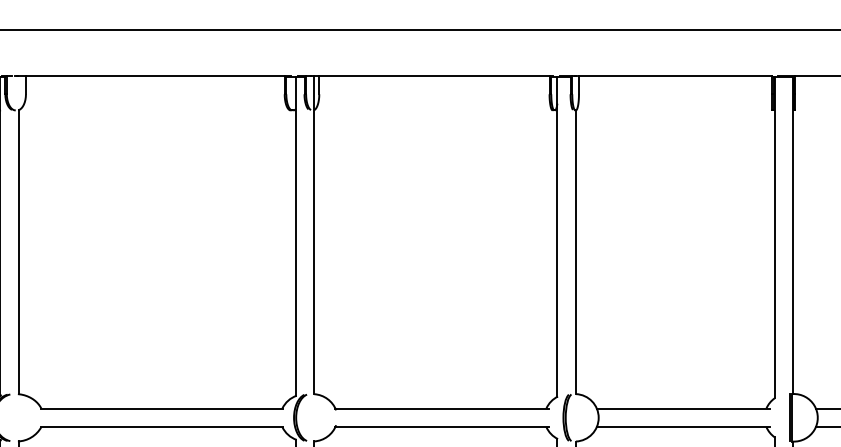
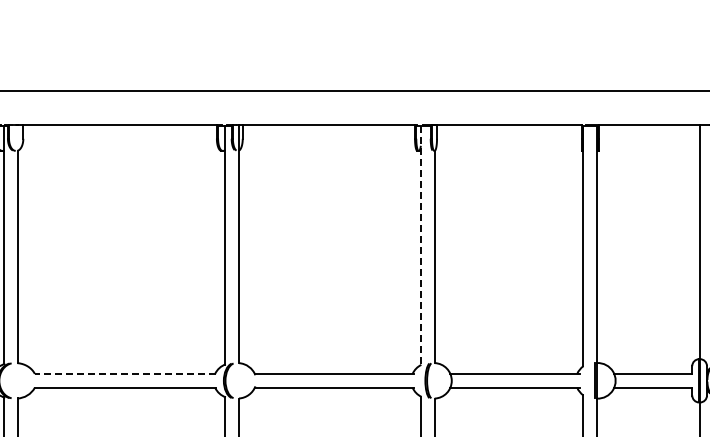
line: (556, 238) -> (420, 246), solid -> dashed
line: (162, 408) -> (125, 373), solid -> dashed

